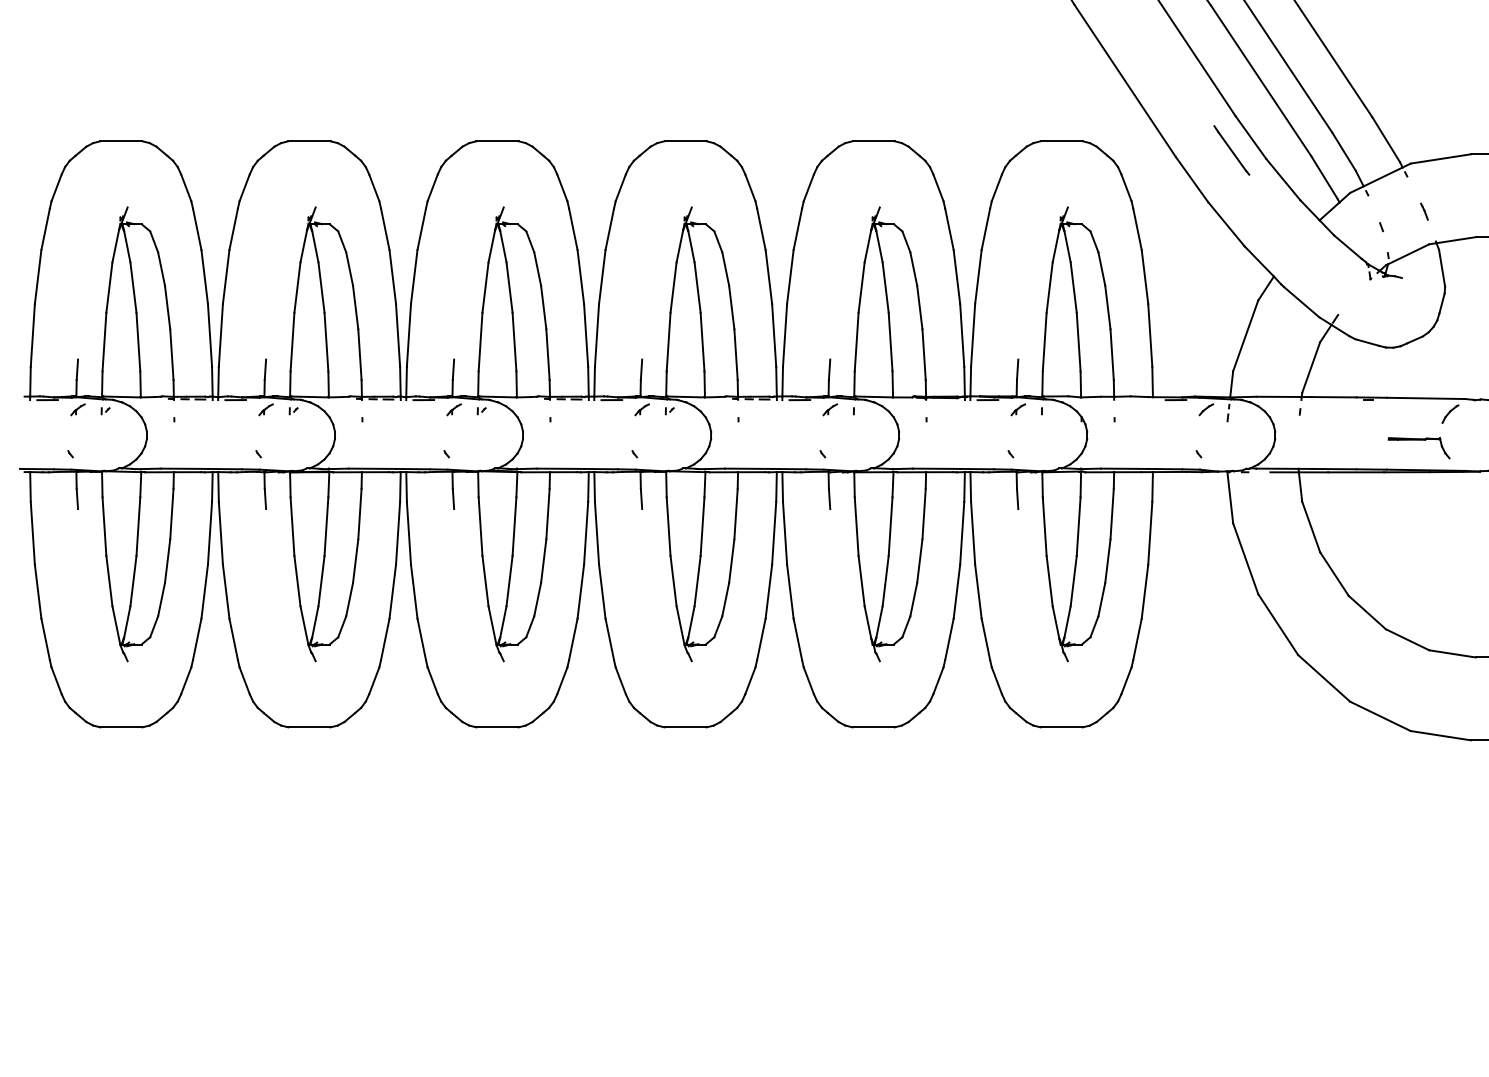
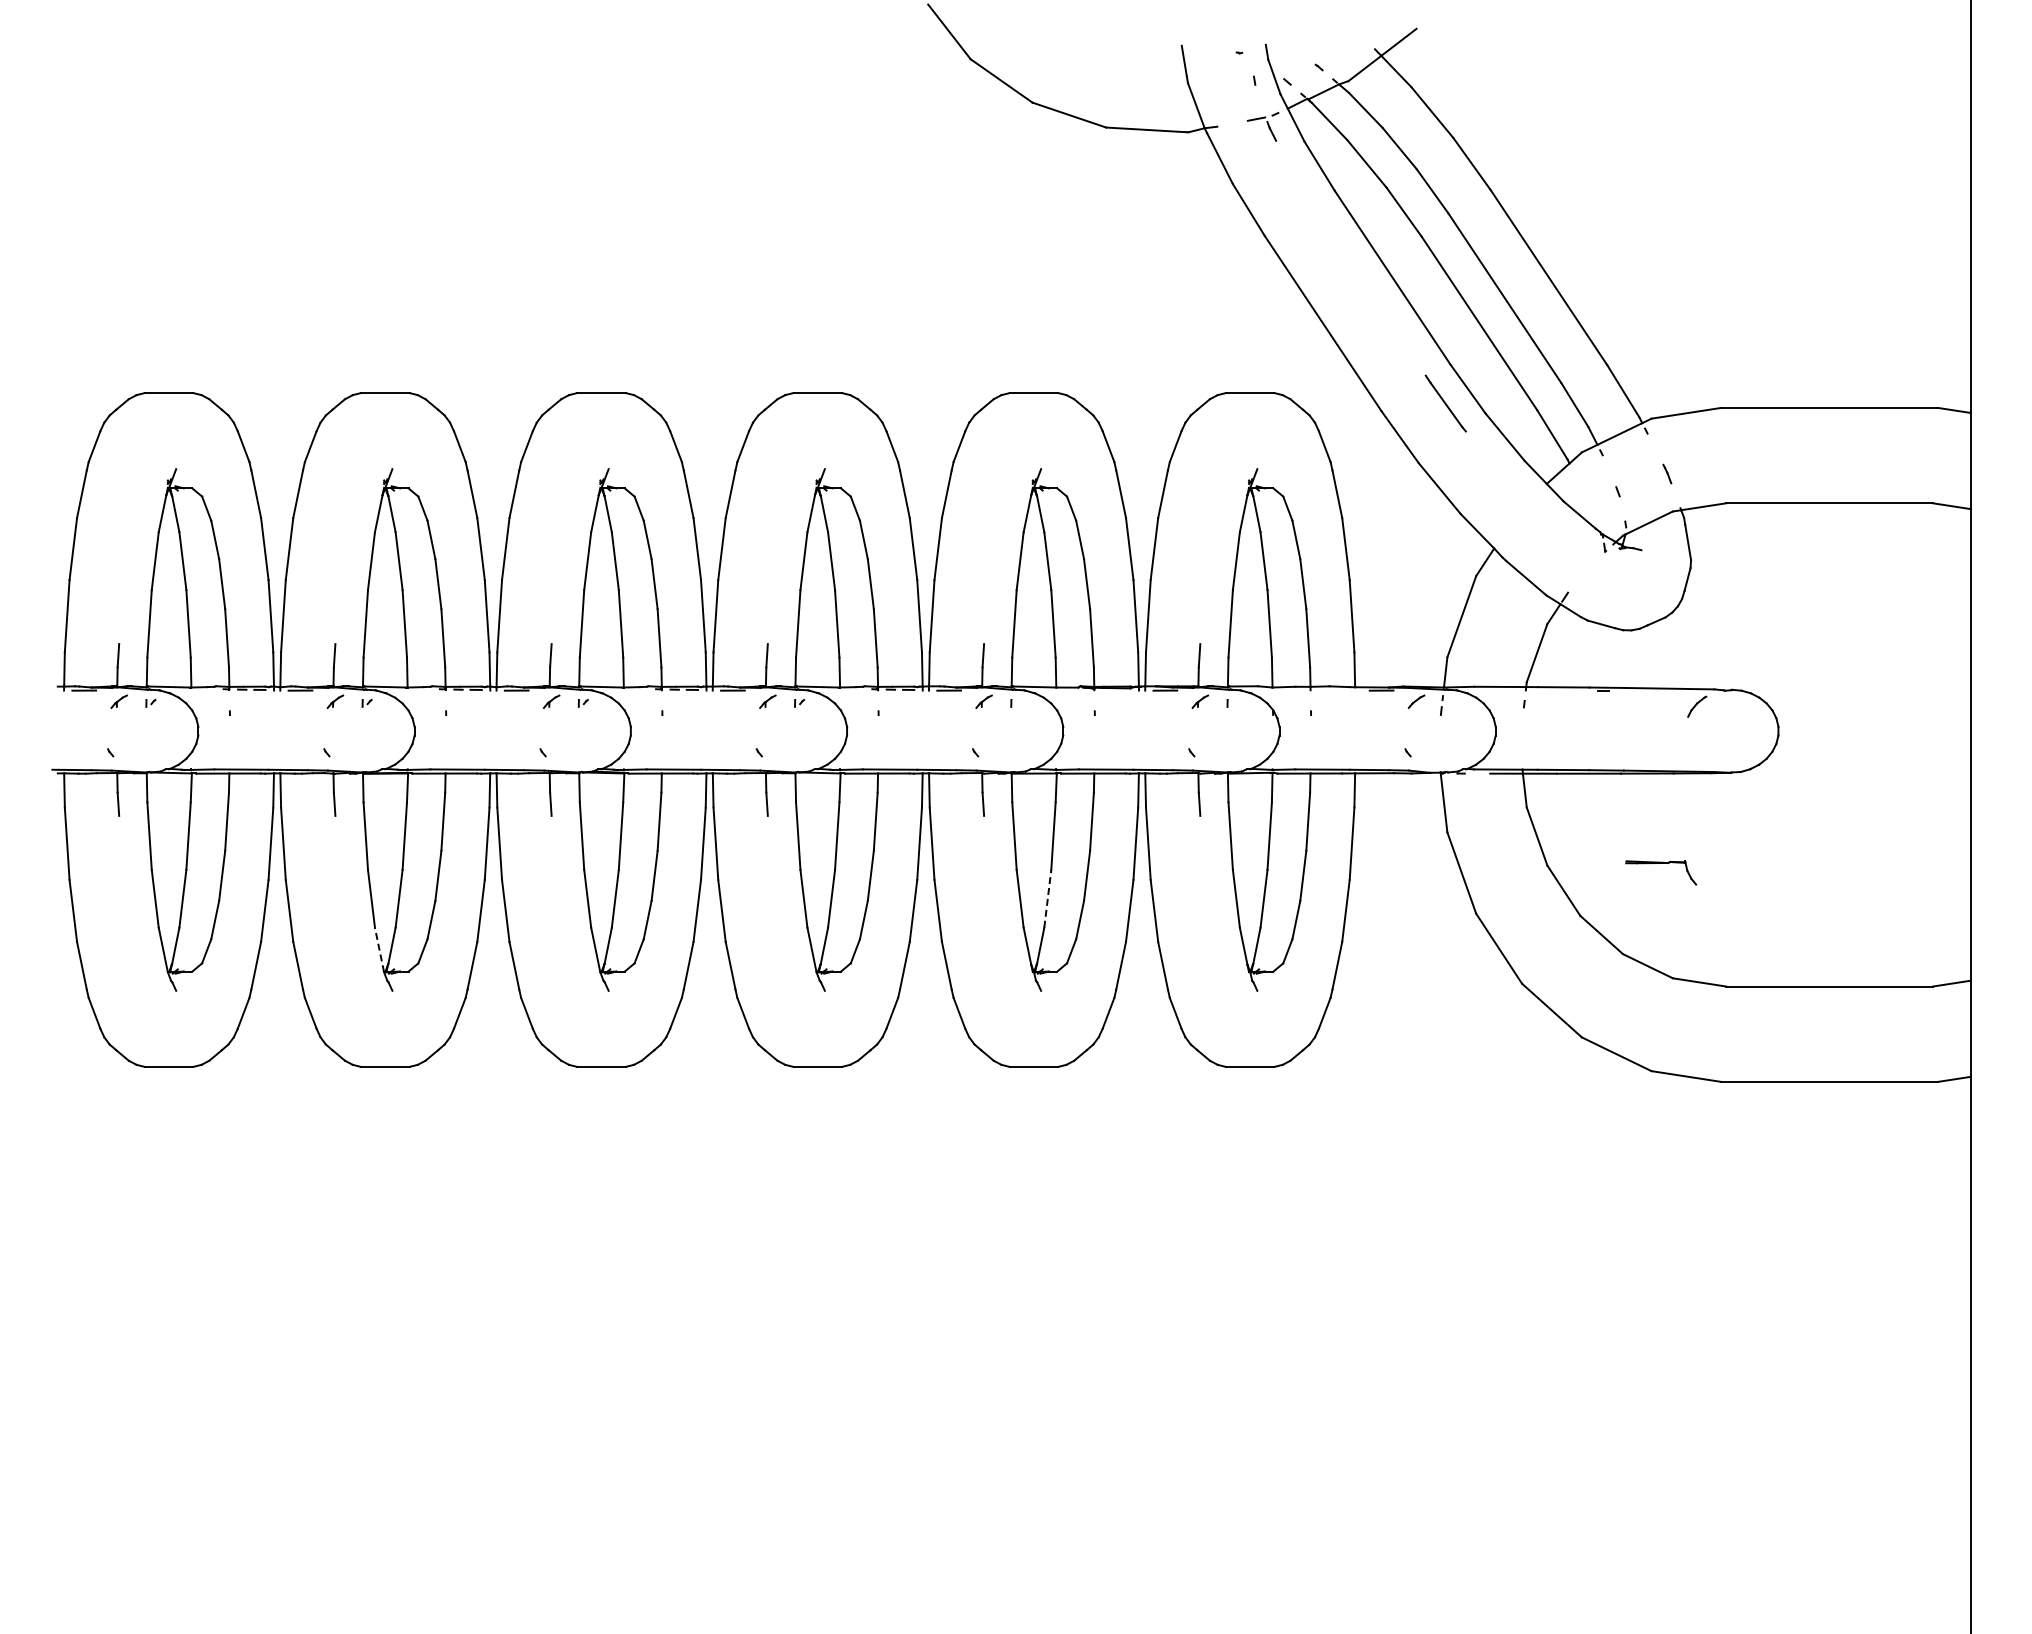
part: (1419, 440) -> (1661, 863), moved
line: (885, 580) -> (1047, 898), solid -> dashed
line: (304, 625) -> (379, 949), solid -> dashed

